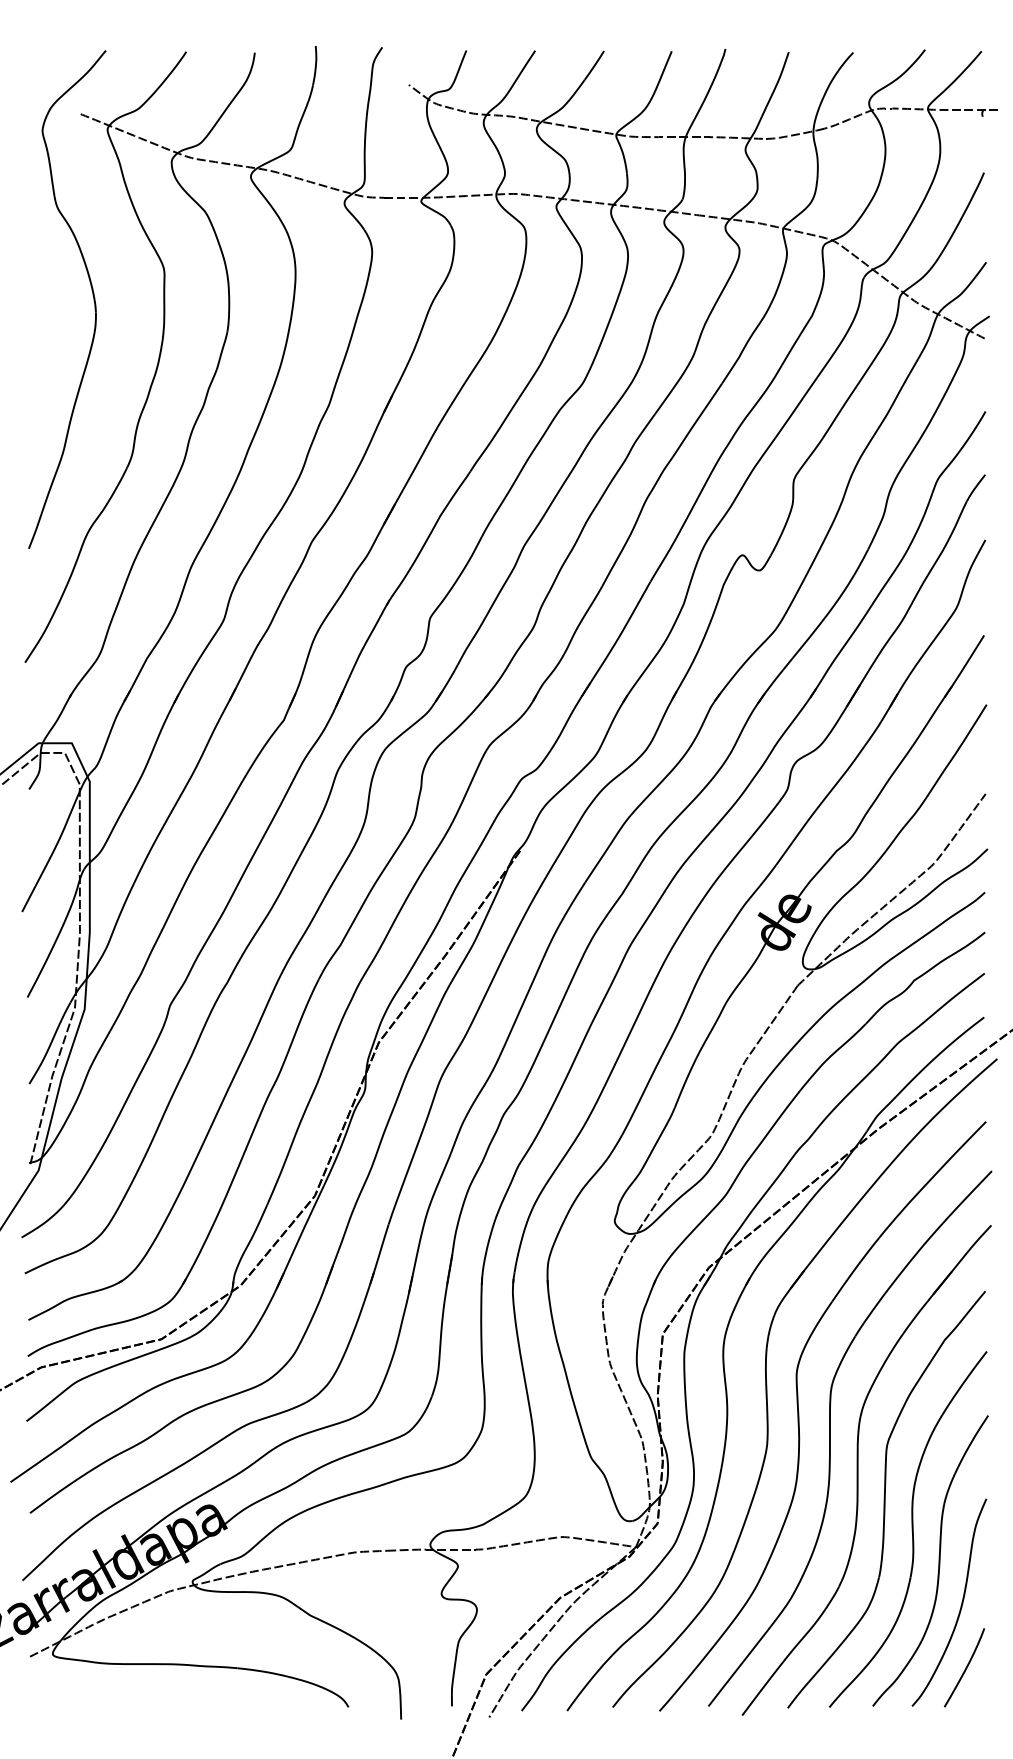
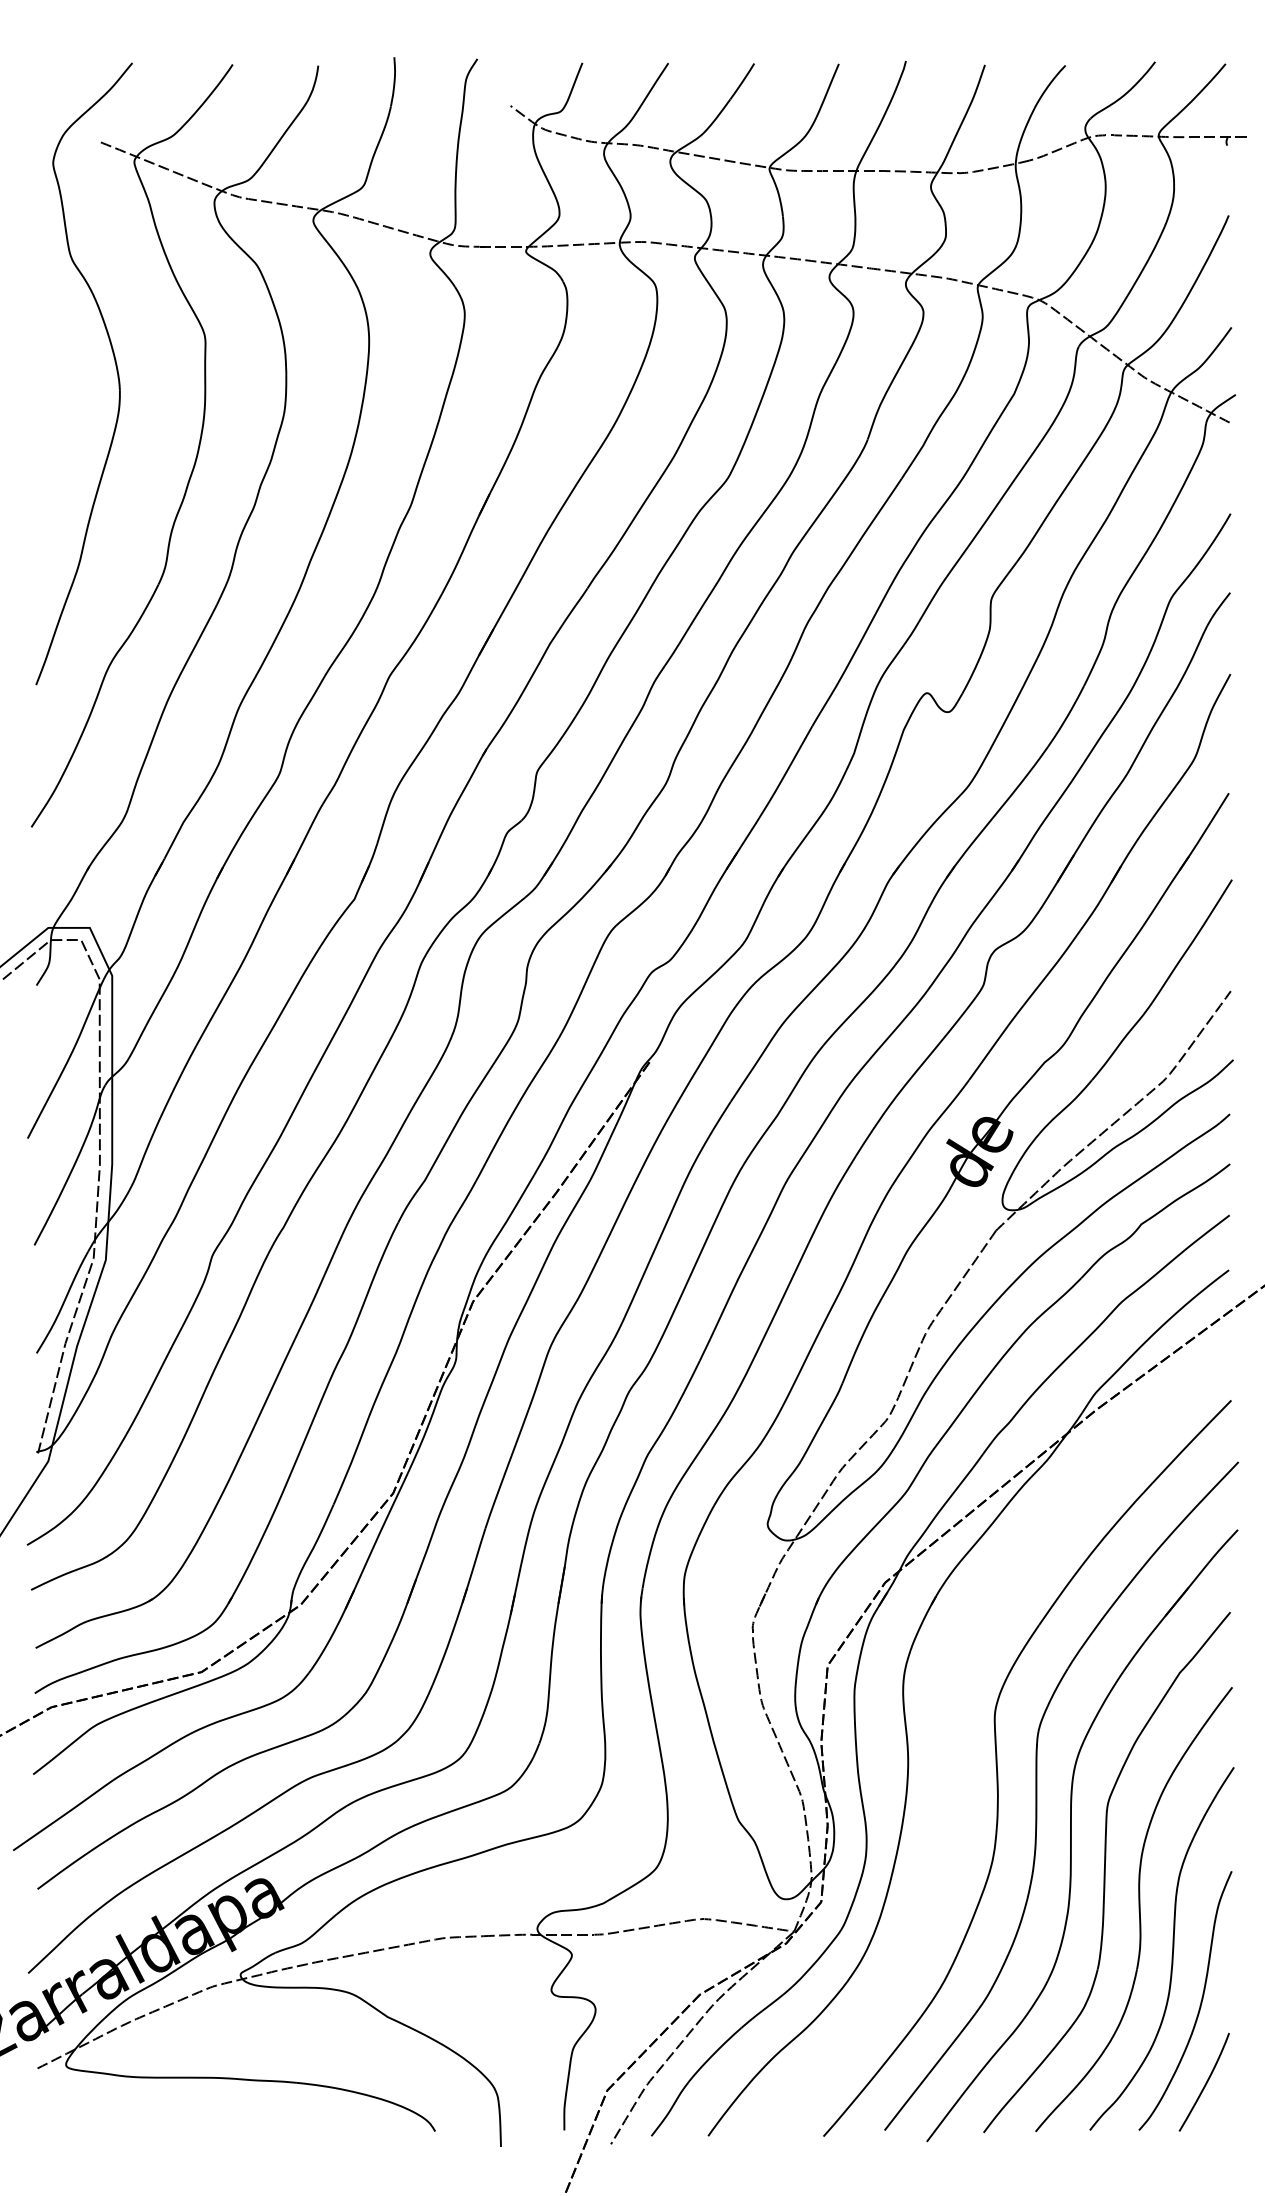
part: (767, 1383) -> (958, 1727), removed

